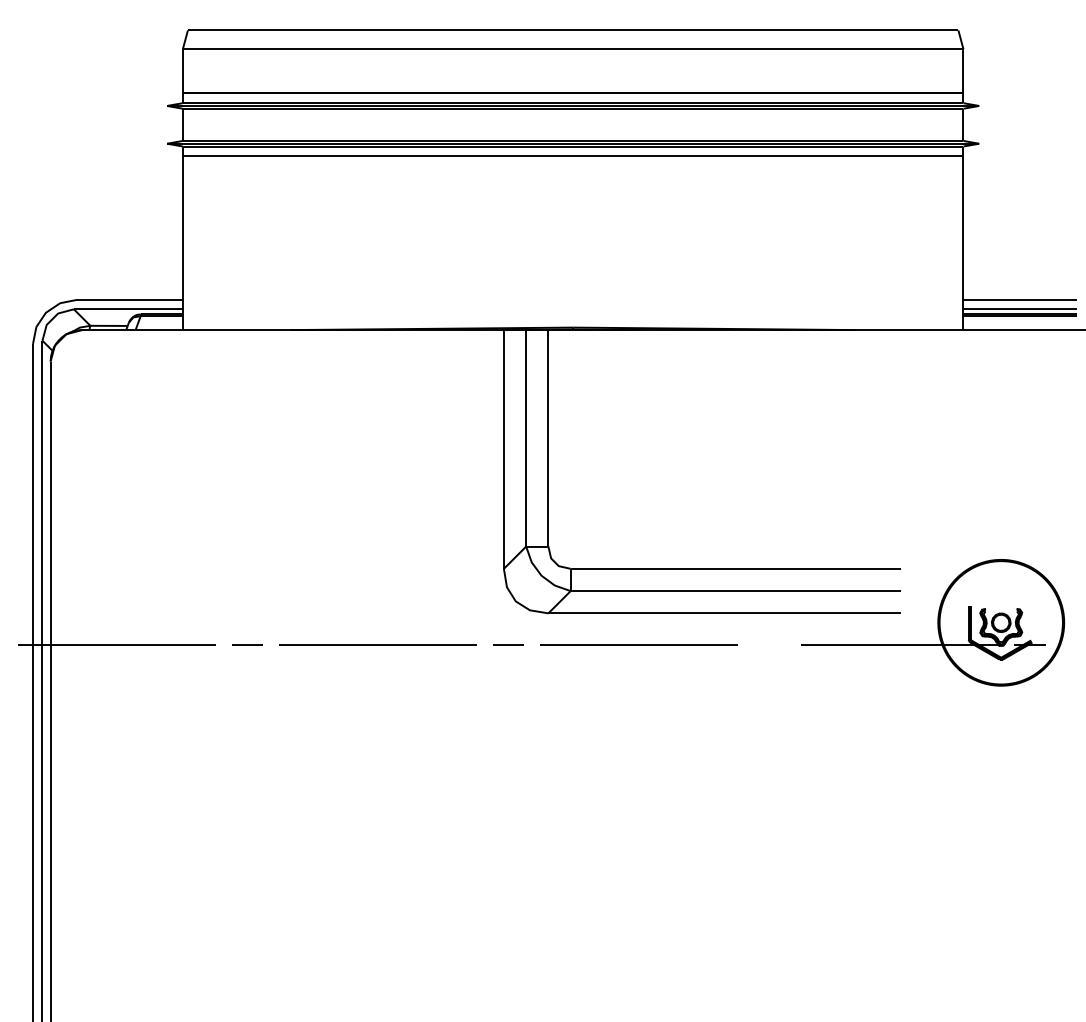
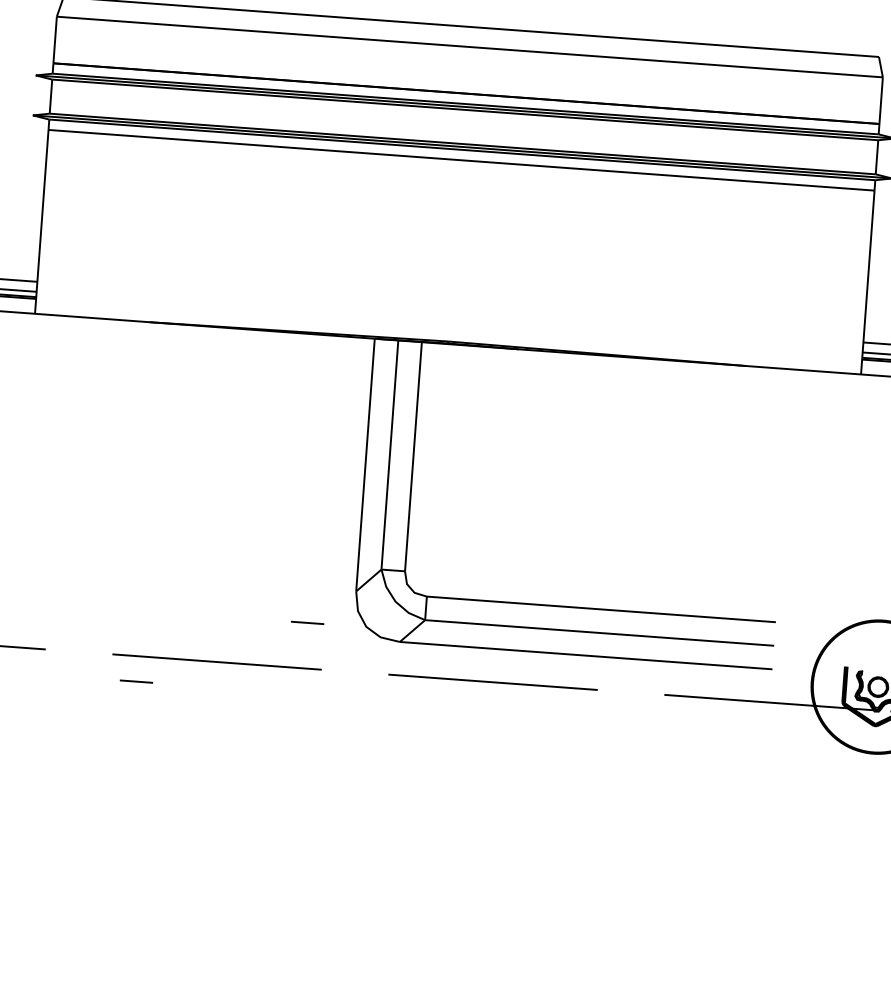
line: (247, 644) -> (136, 681), moved
line: (508, 644) -> (307, 622), moved

